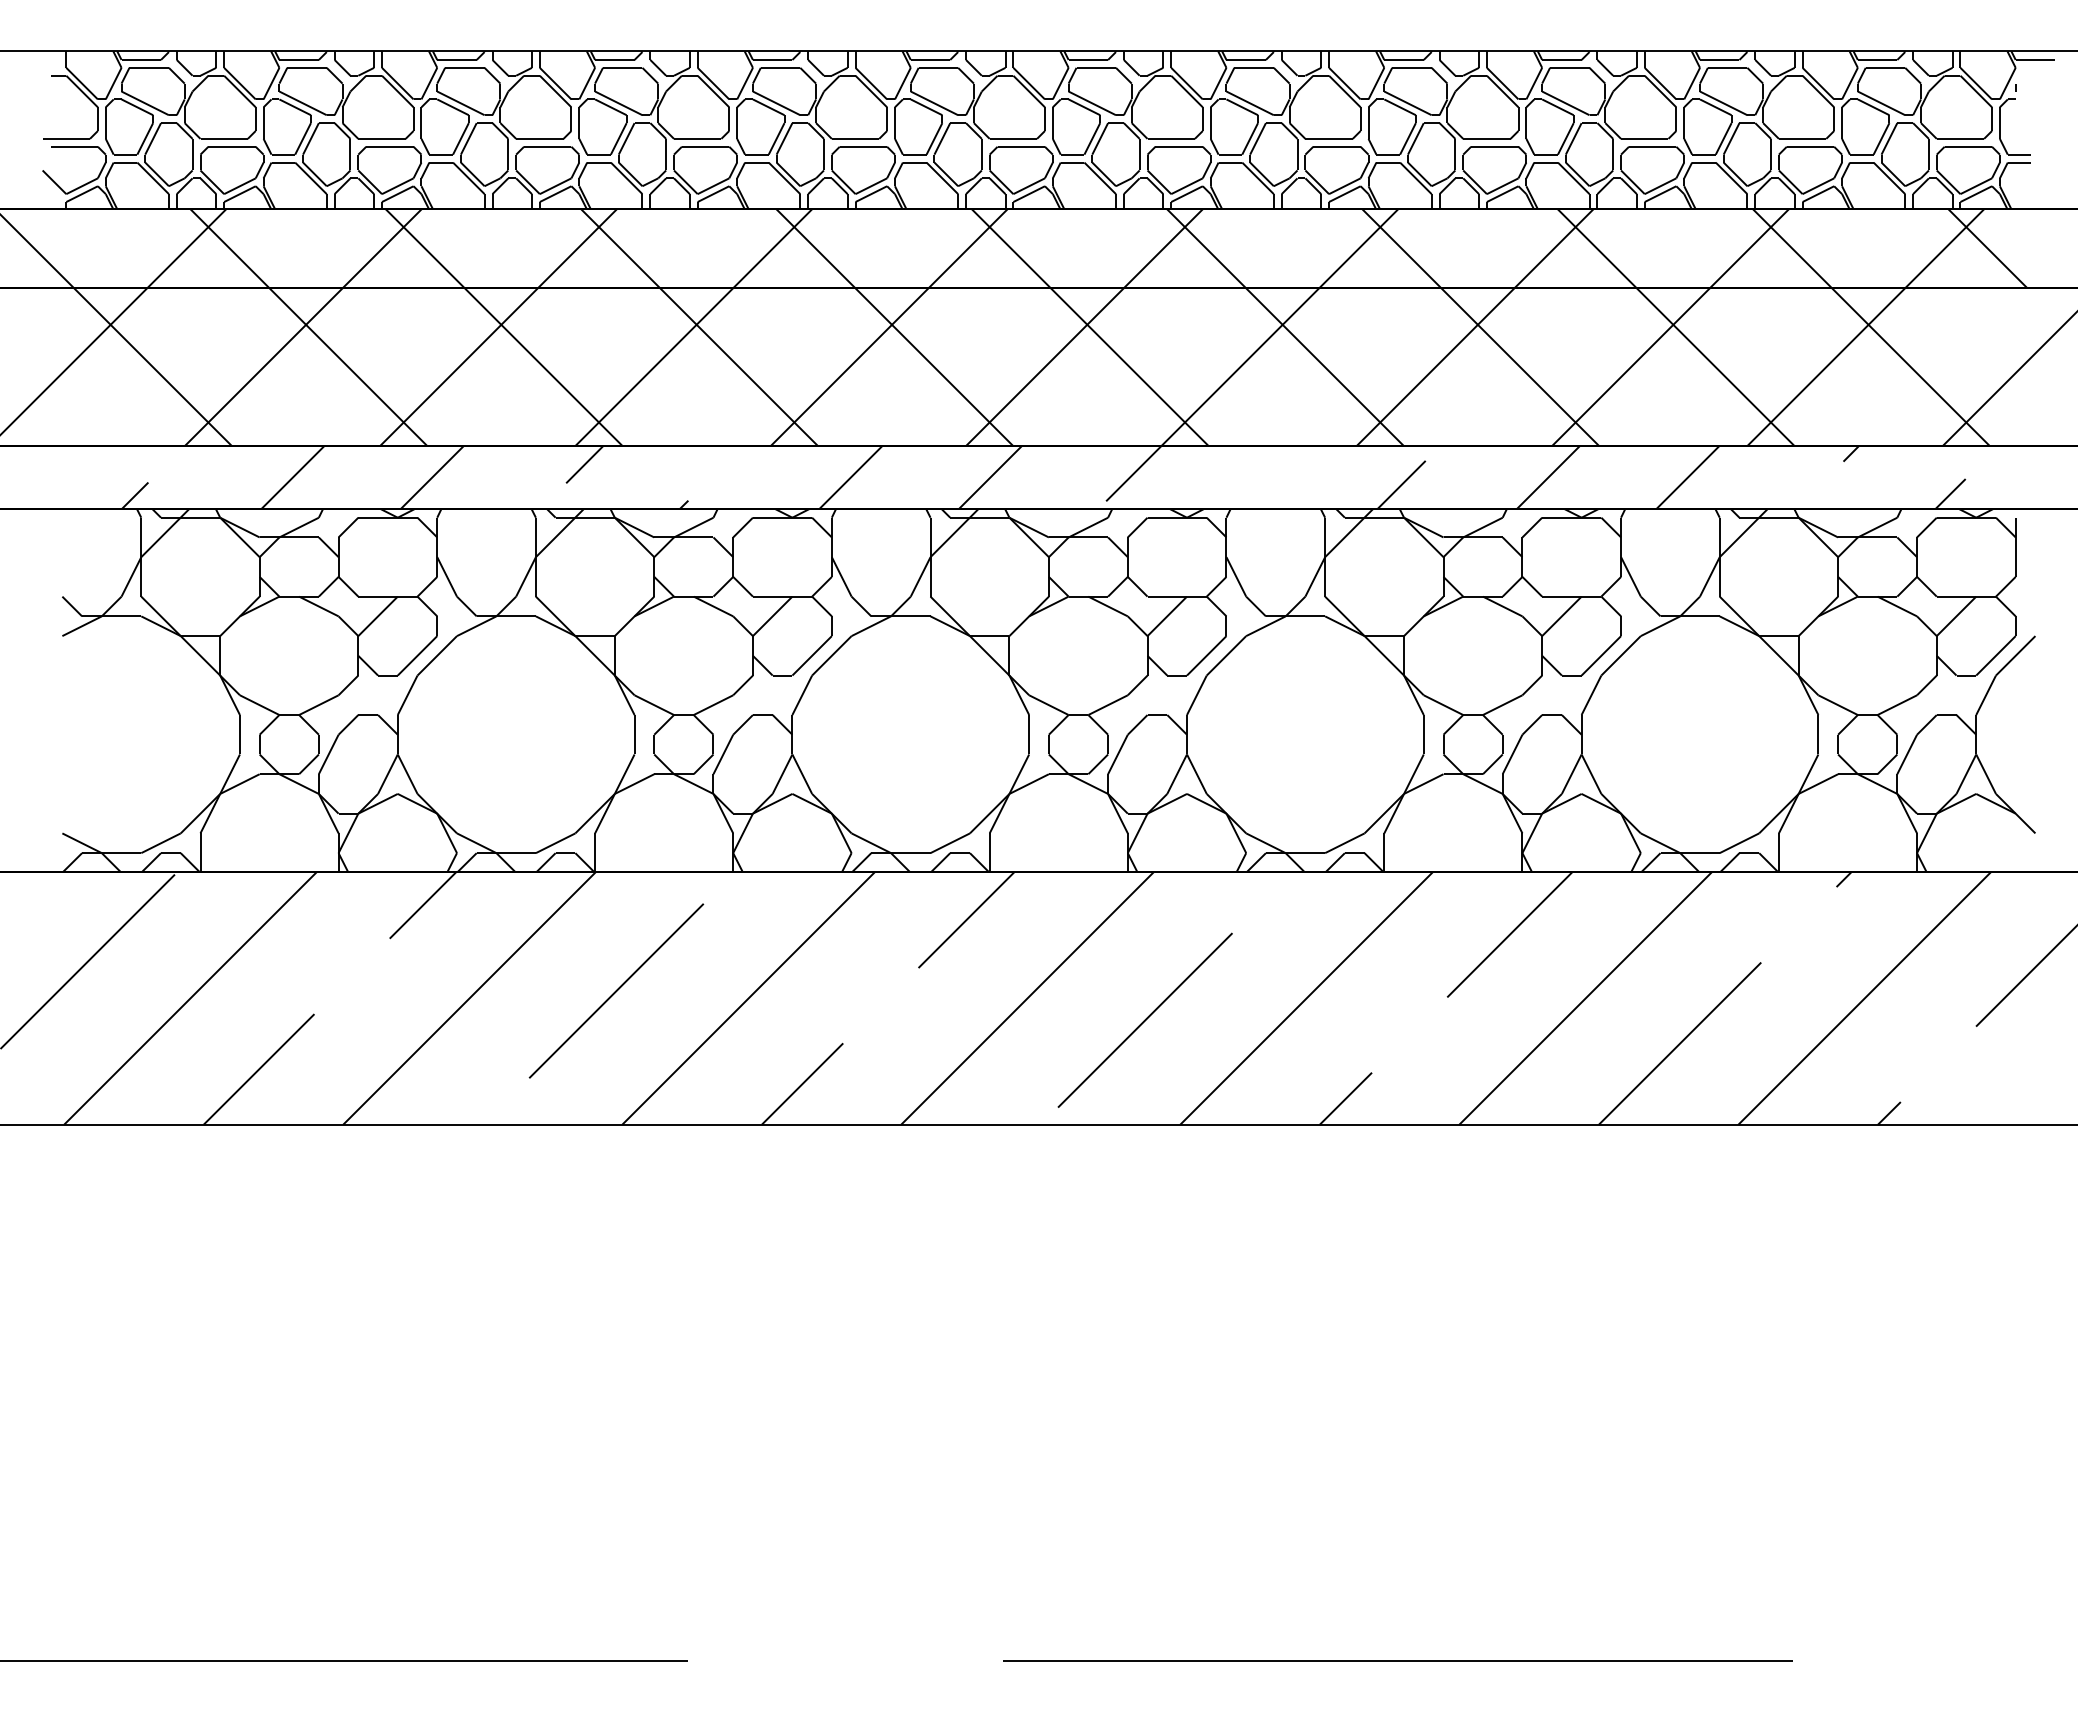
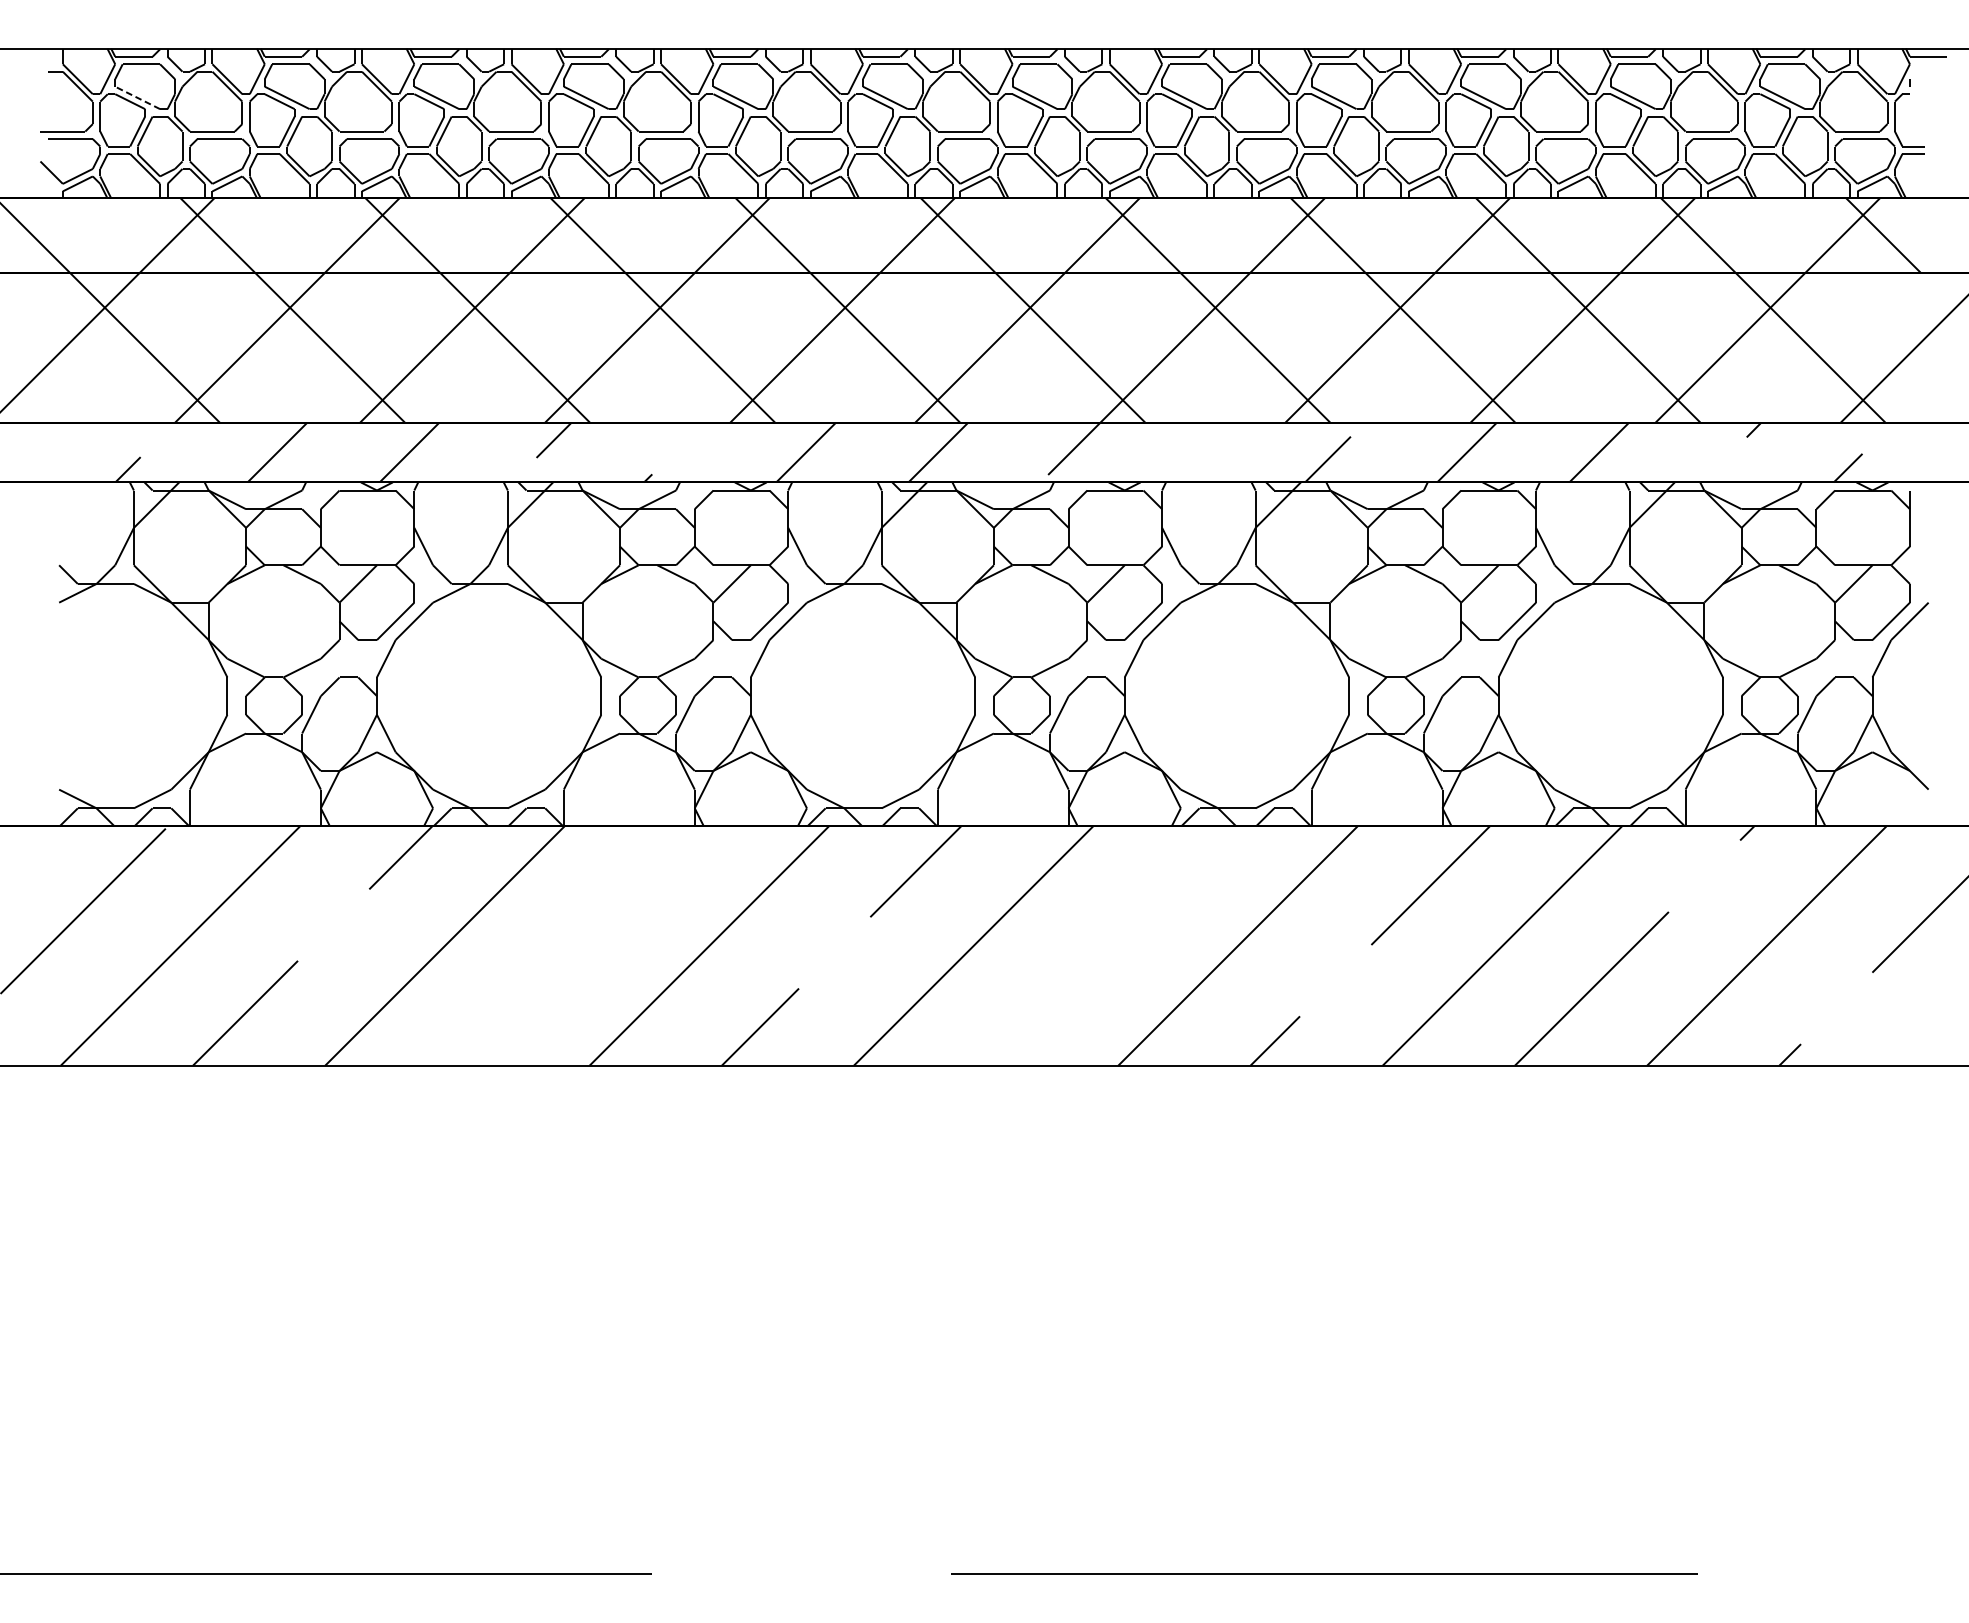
line: (144, 103) -> (136, 98), solid -> dashed
line: (616, 990) -> (584, 938), removed
line: (1144, 1019) -> (1084, 965), removed

